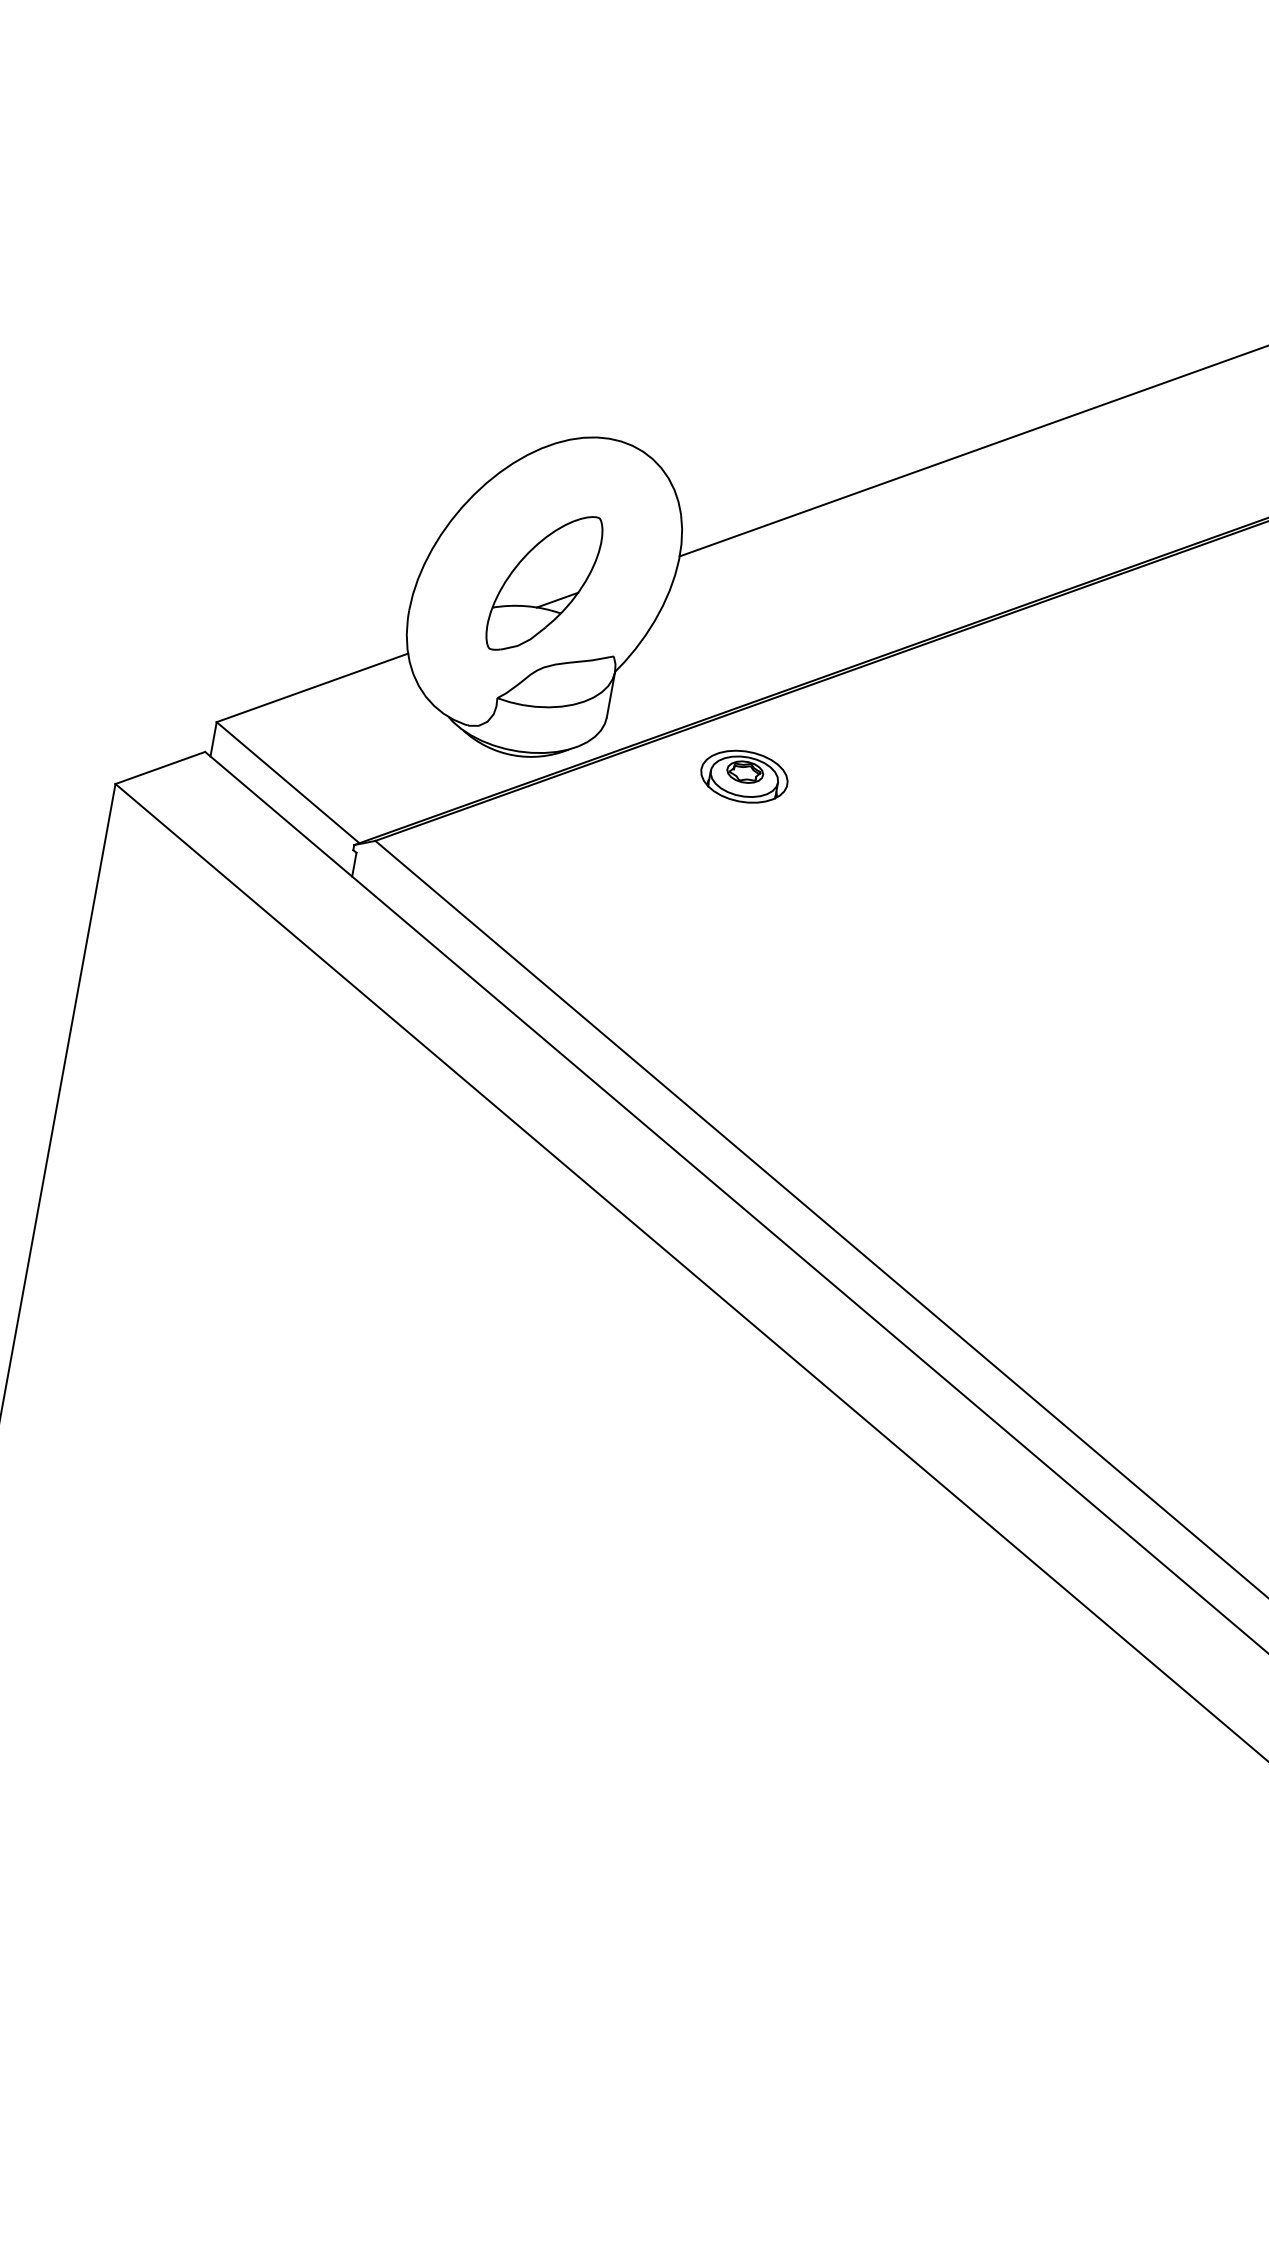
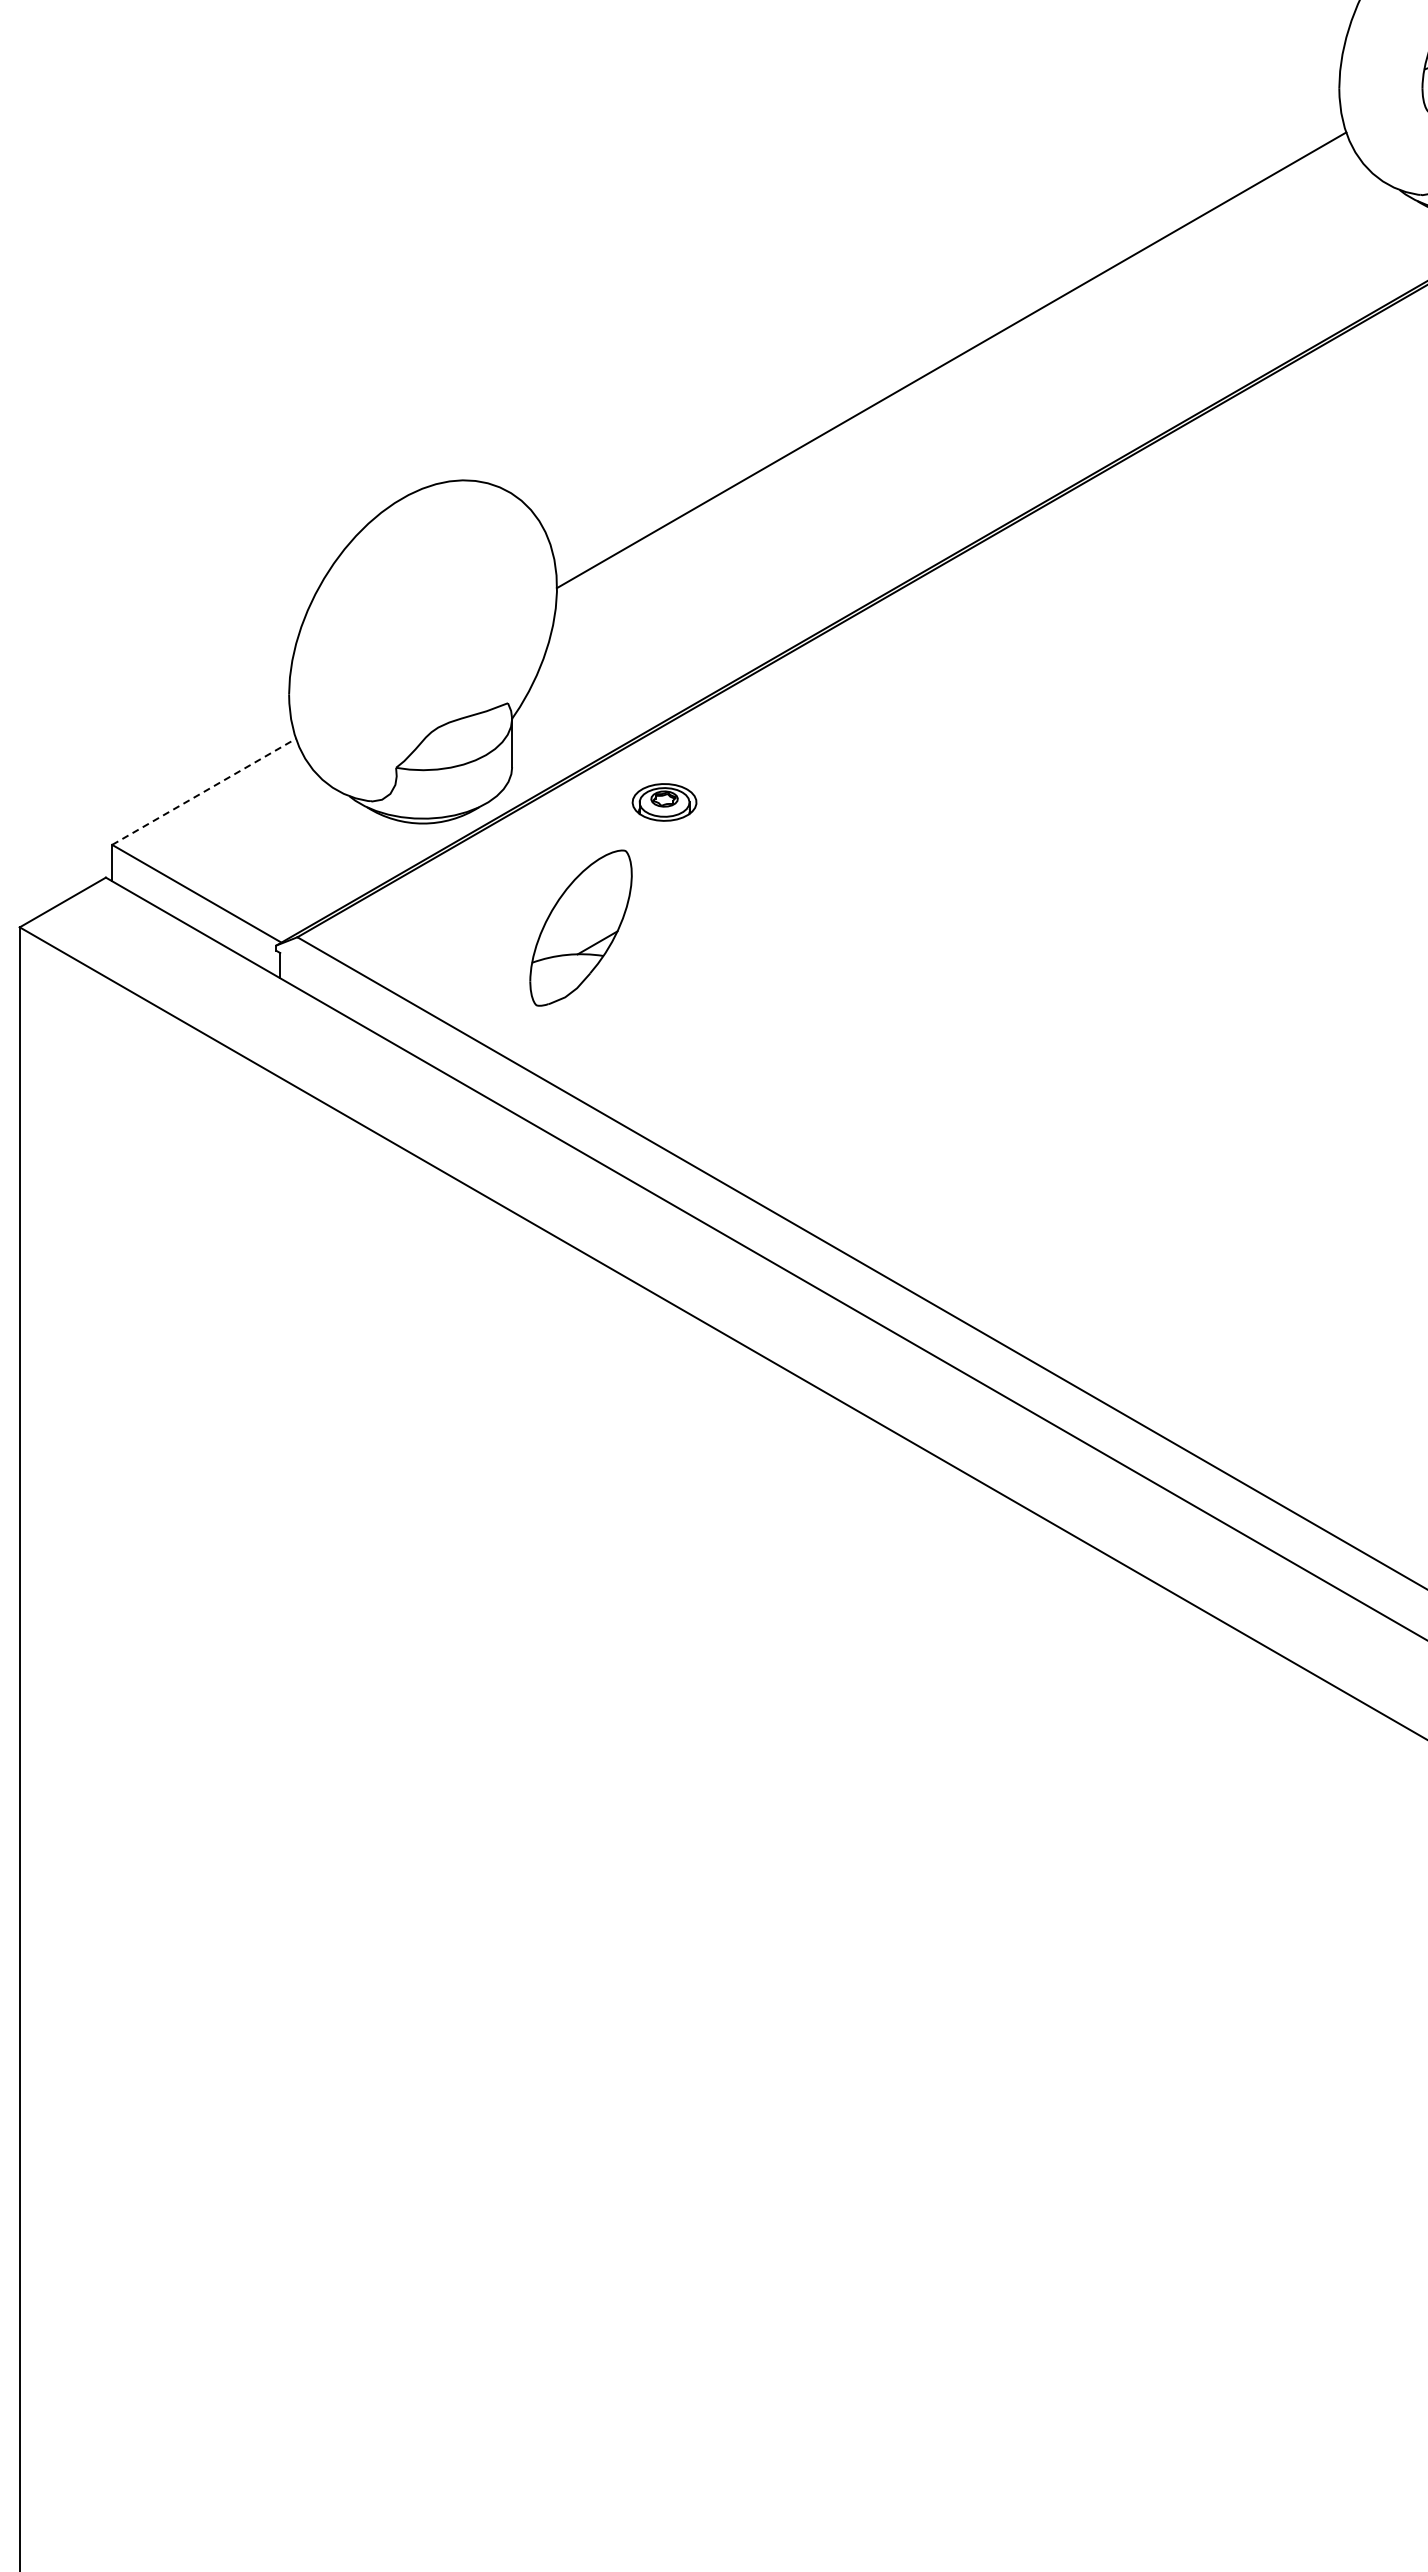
part: (544, 582) -> (580, 927), moved
line: (312, 687) -> (204, 791), solid -> dashed
part: (744, 776) -> (664, 802), size x0.7

